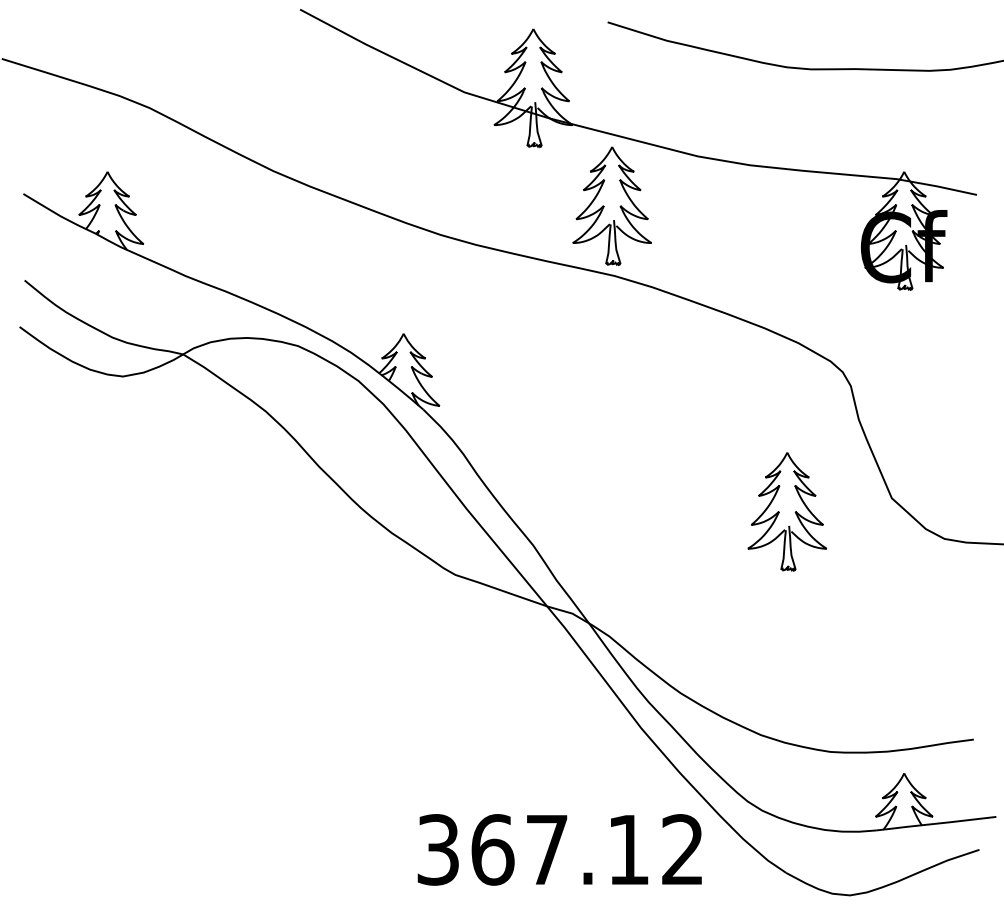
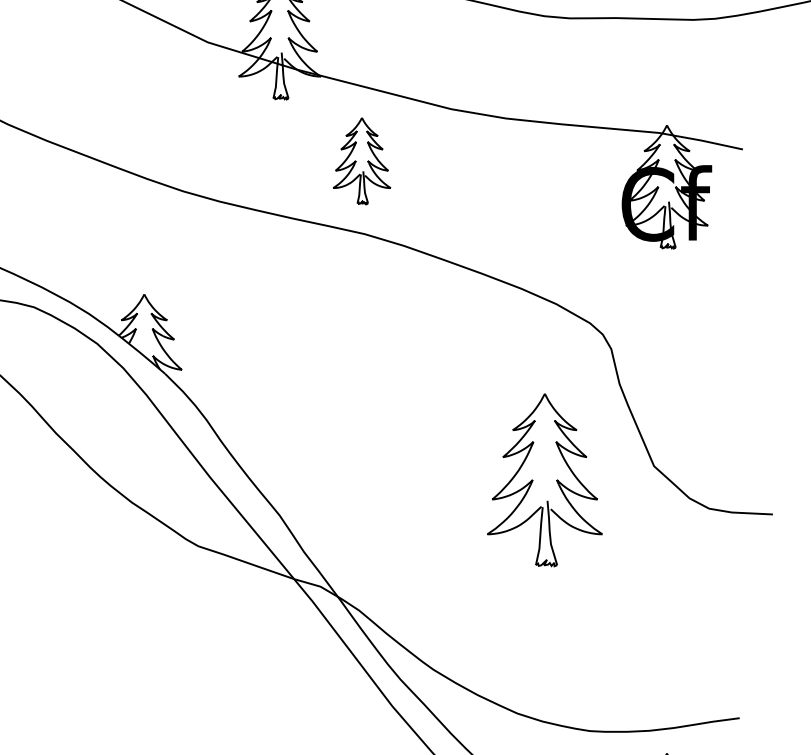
part: (611, 205) -> (361, 160), size x0.7
part: (787, 511) -> (545, 480), size x1.4

